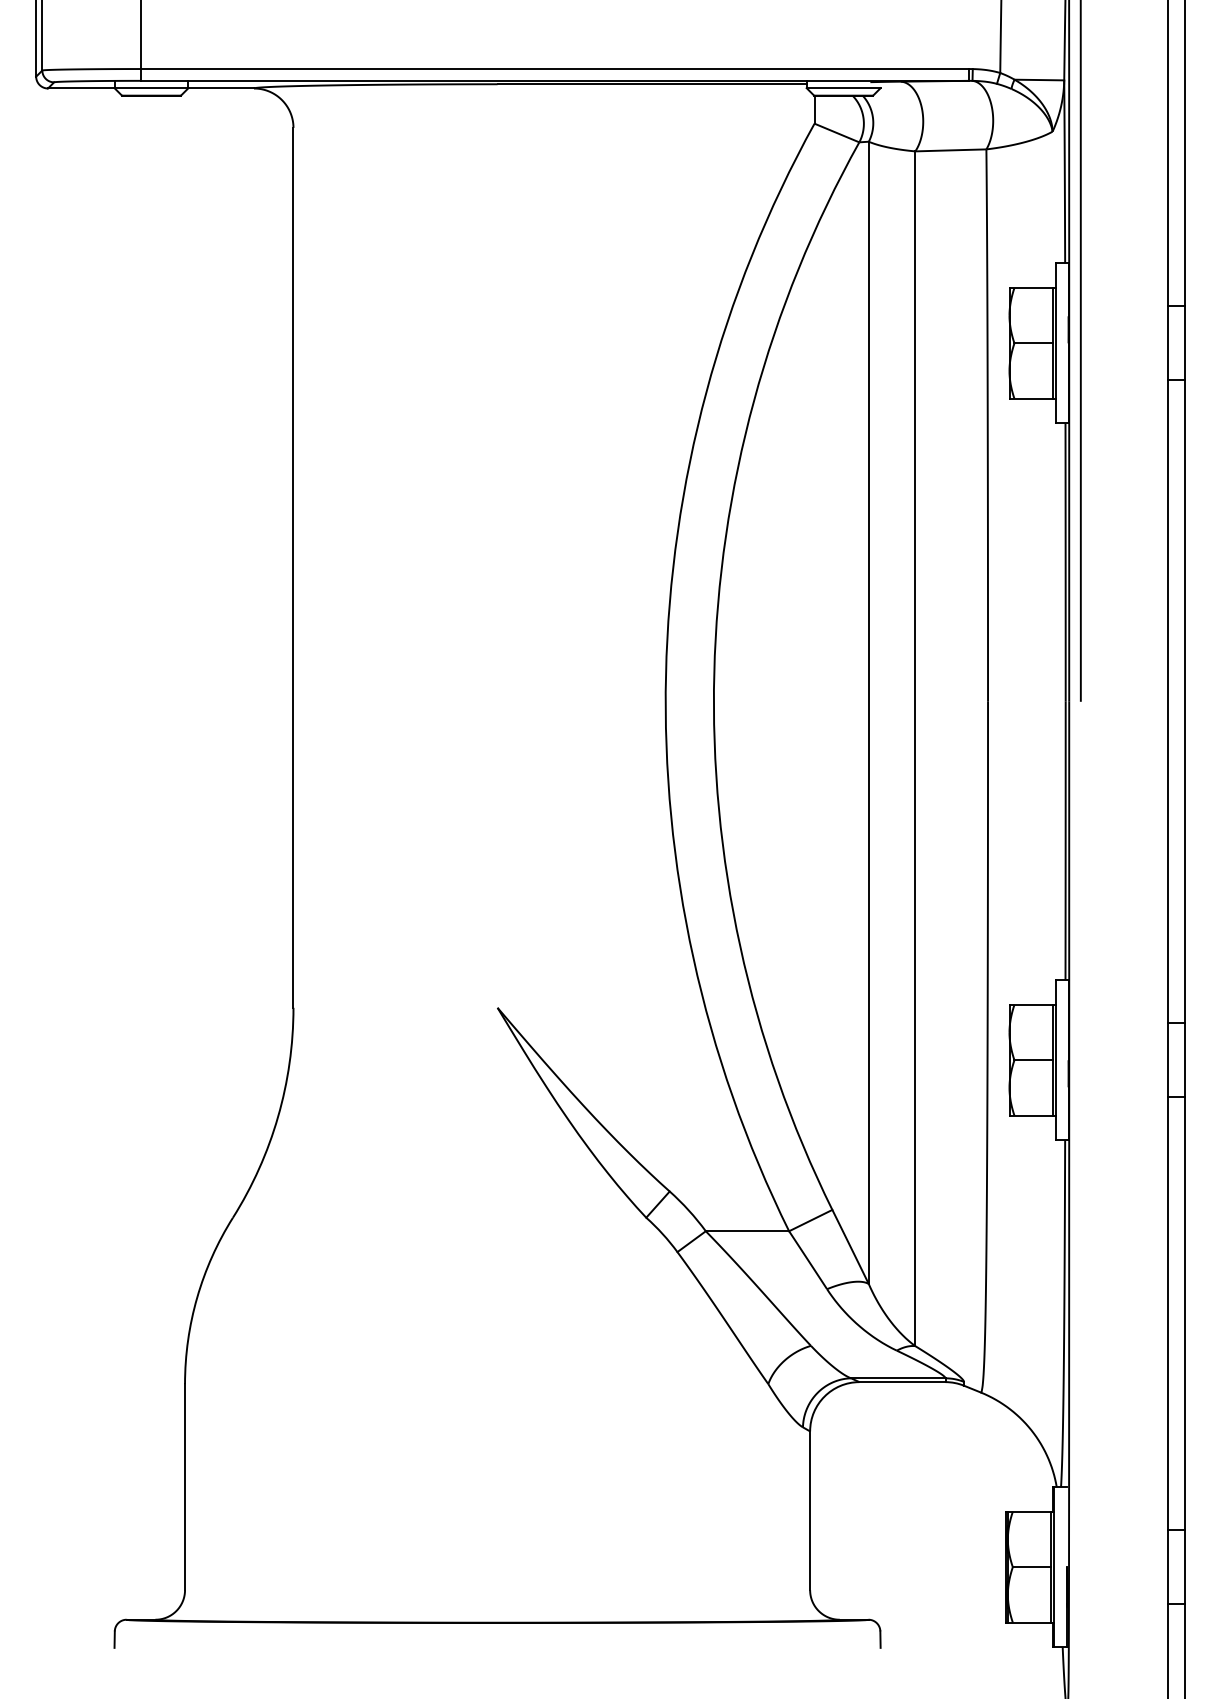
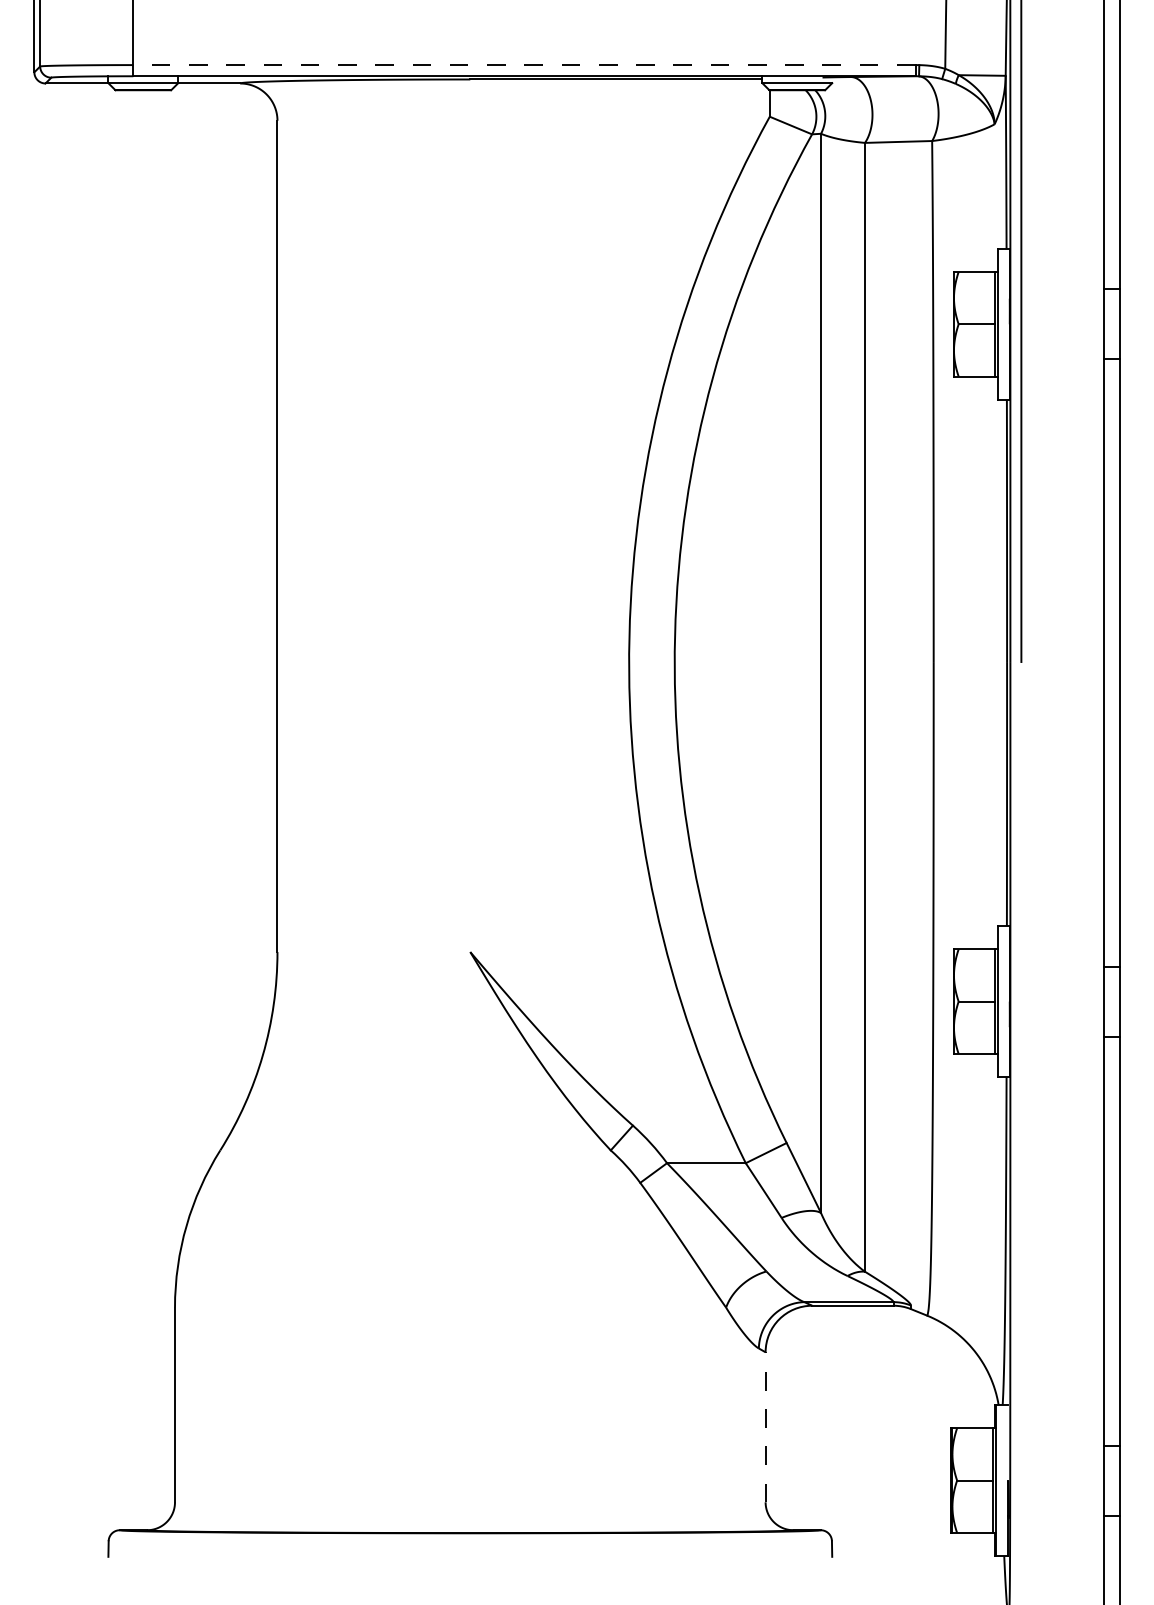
line: (553, 69) -> (523, 65), solid -> dashed
line: (810, 1511) -> (765, 1427), solid -> dashed

